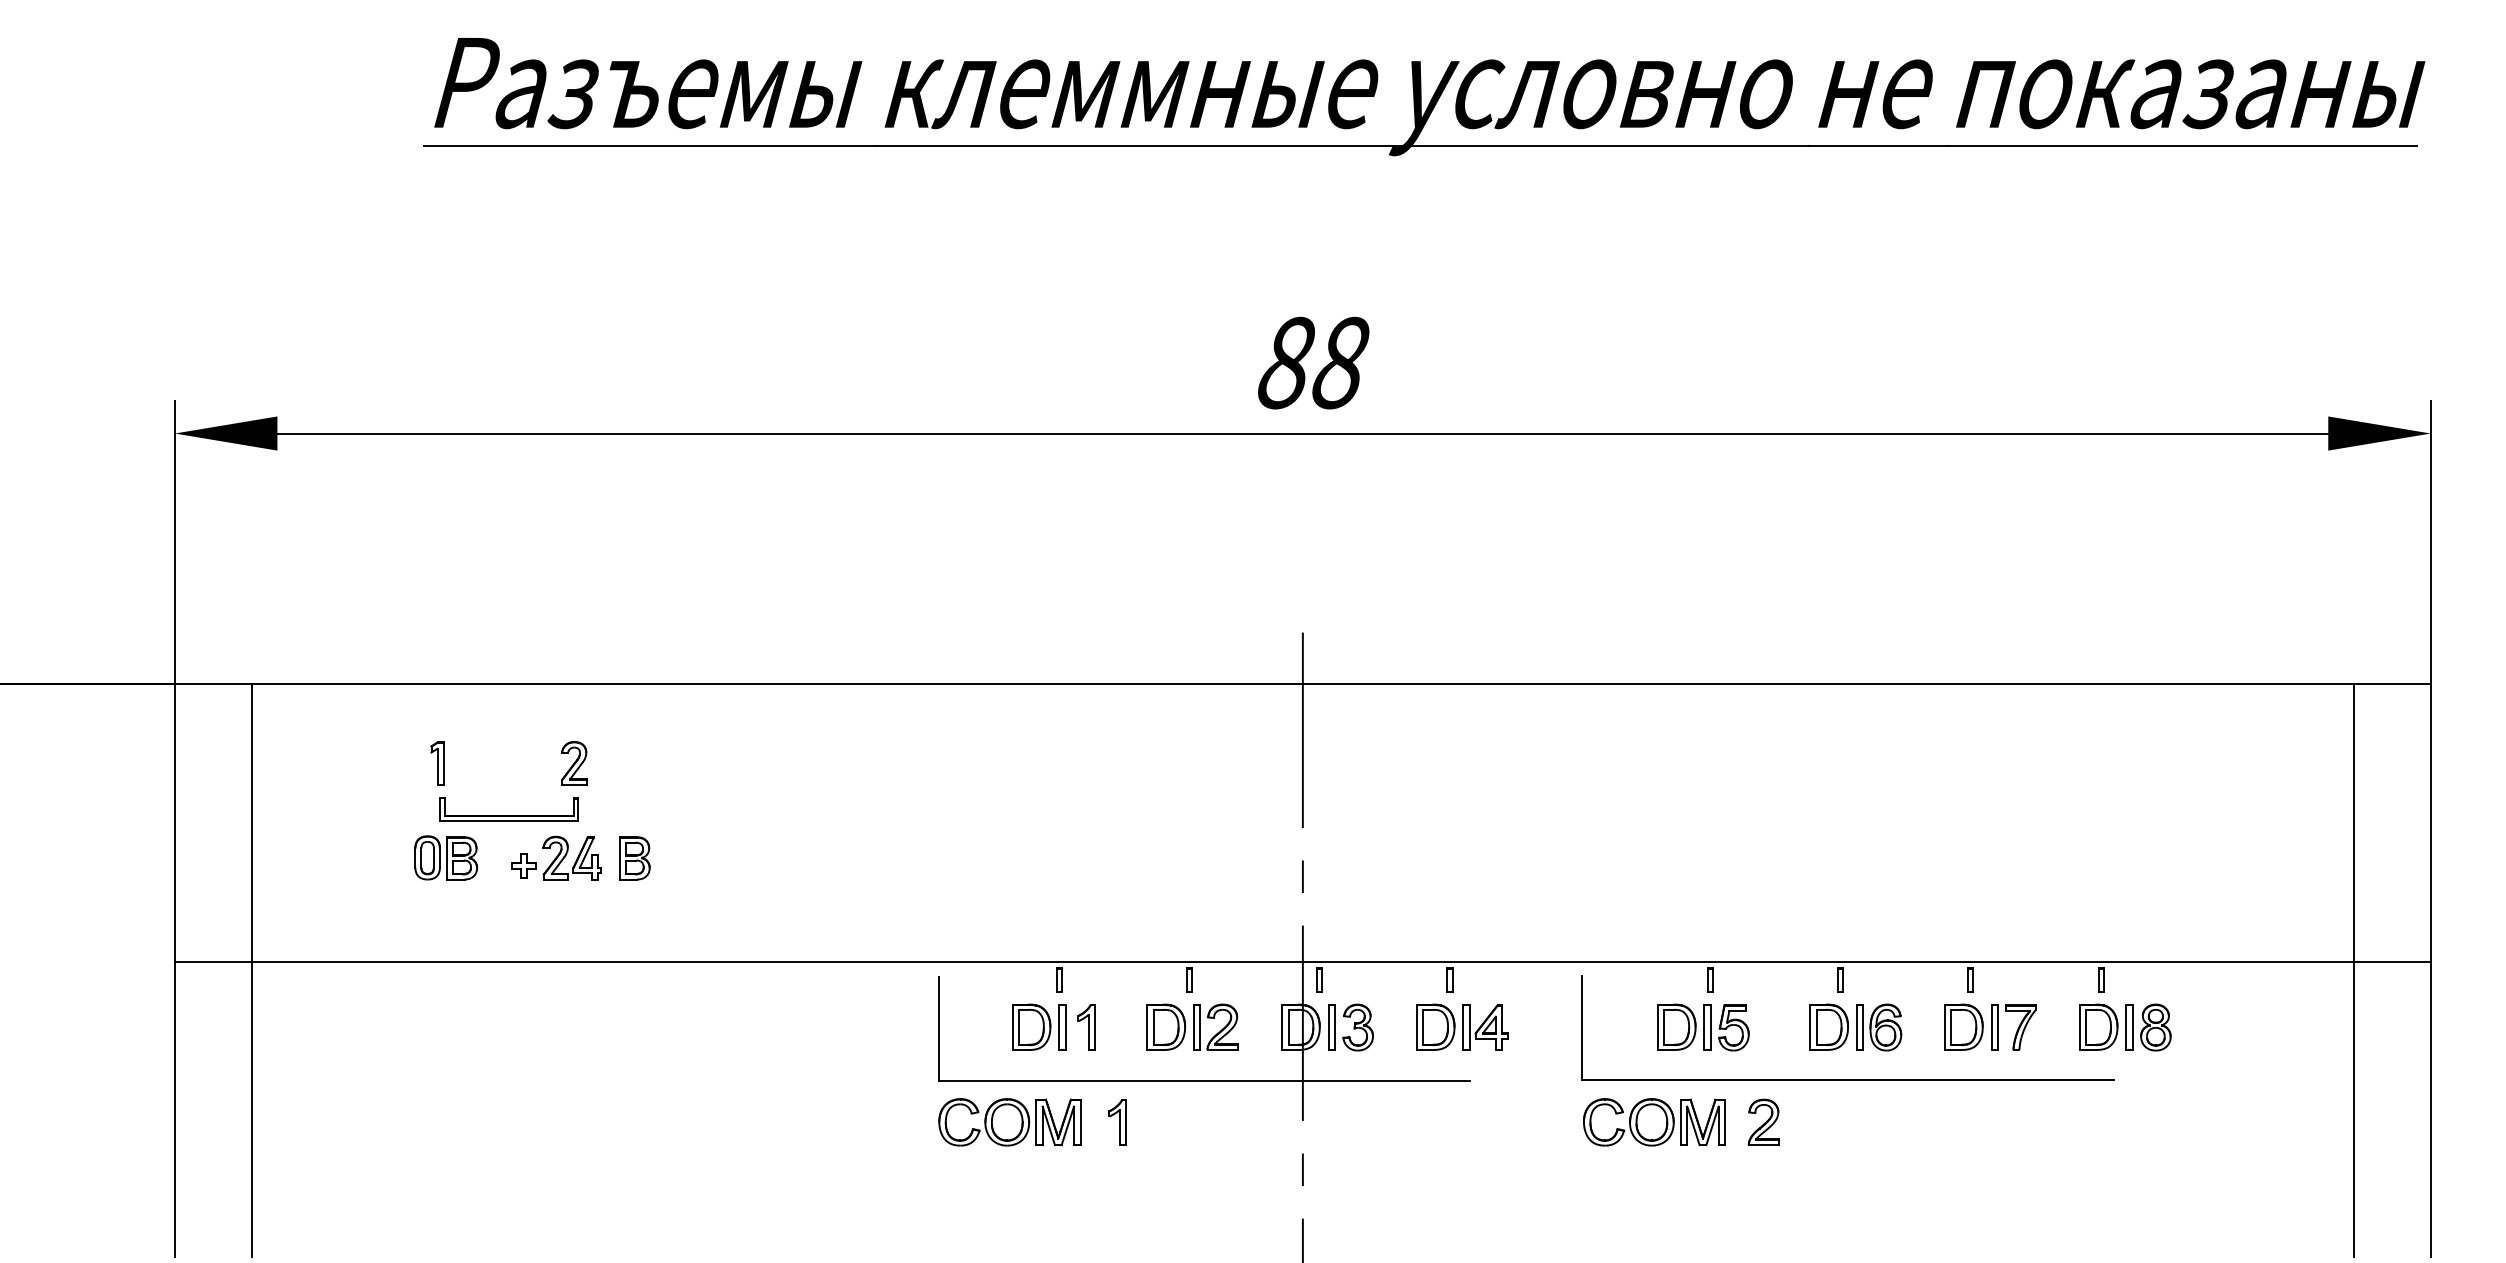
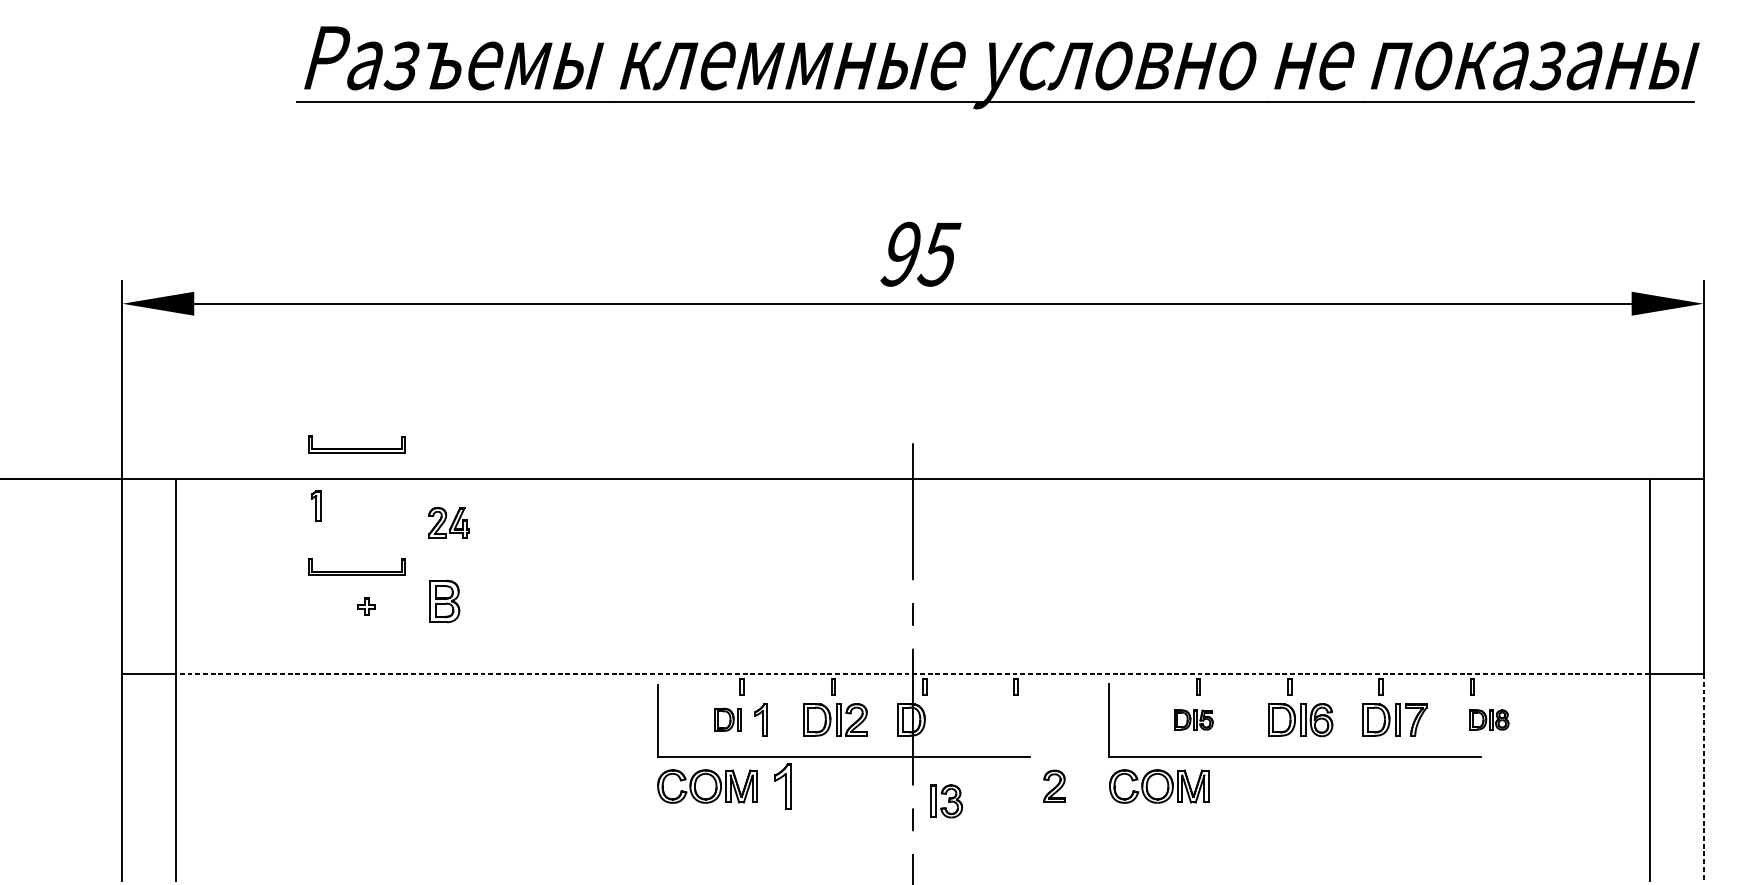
text: (1314, 362) -> (921, 253), 88 -> 95
part: (508, 634) -> (356, 444), added
part: (437, 763) -> (316, 506), moved
part: (574, 763) -> (402, 535), removed
part: (446, 857) -> (312, 600), removed
part: (571, 857) -> (448, 522), moved
part: (634, 858) -> (444, 601), size x1.4
line: (1302, 962) -> (912, 674), solid -> dashed
part: (1039, 1026) -> (728, 719), size x0.7
part: (1462, 1026) -> (1024, 719), removed
part: (1350, 1027) -> (946, 801), moved
part: (1703, 1027) -> (1193, 720), size x0.6
part: (2125, 1027) -> (1489, 720), size x0.6
line: (2430, 1109) -> (1703, 777), solid -> dashed
part: (1763, 1121) -> (1054, 785), moved
part: (1117, 1122) -> (783, 786), size x1.4

